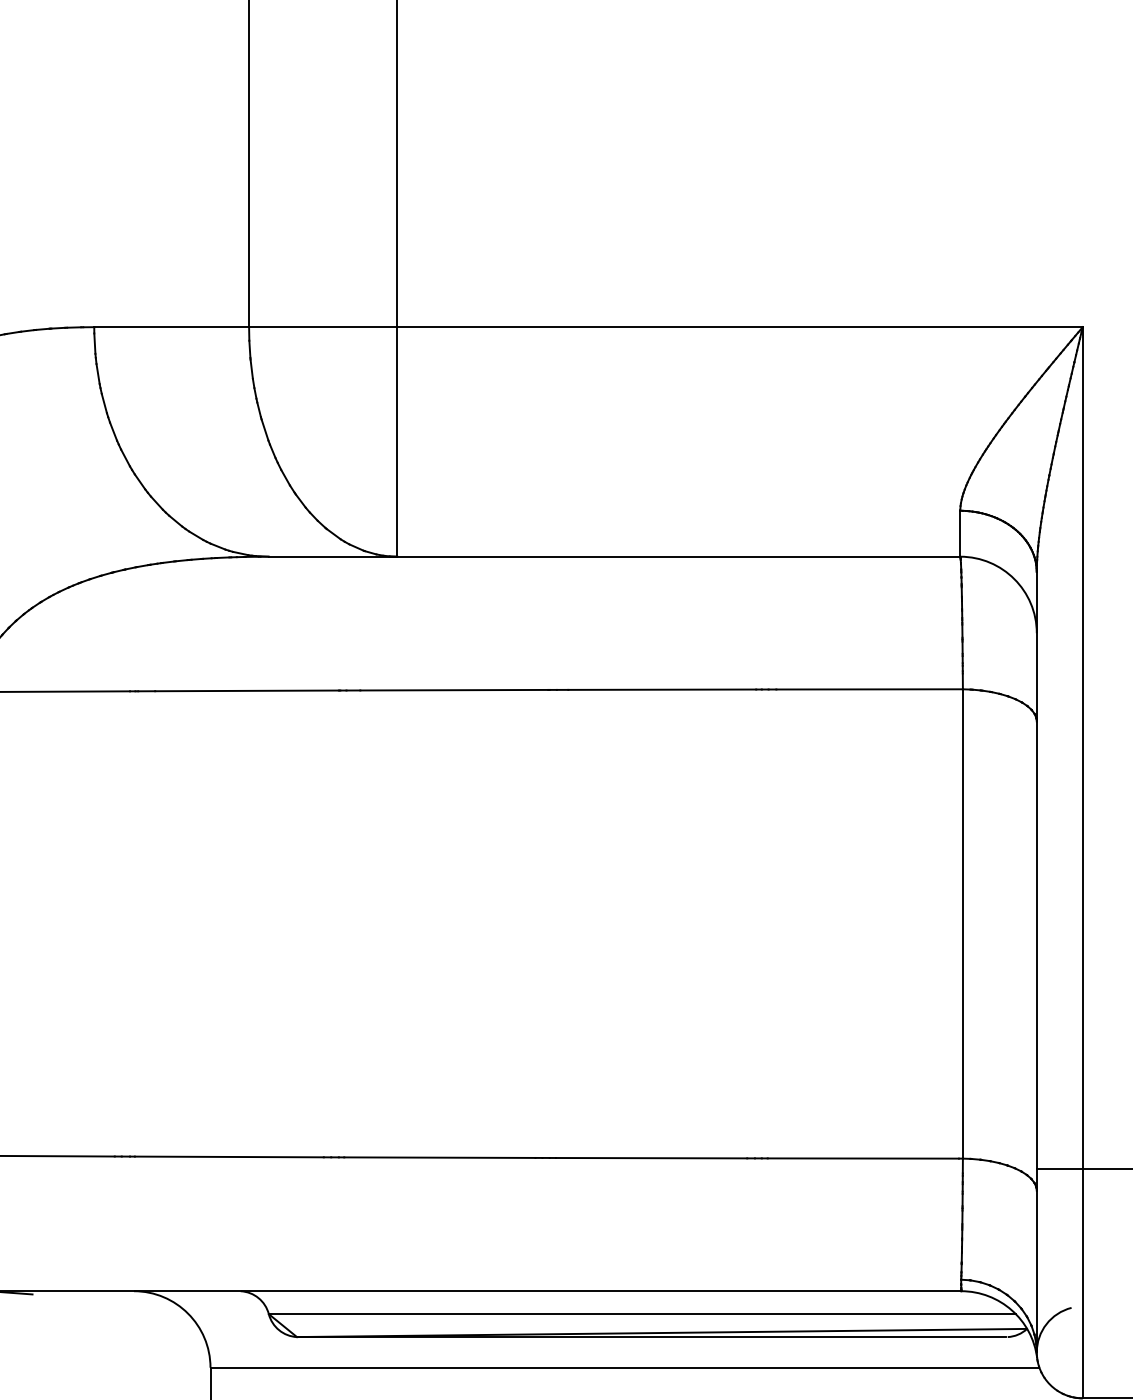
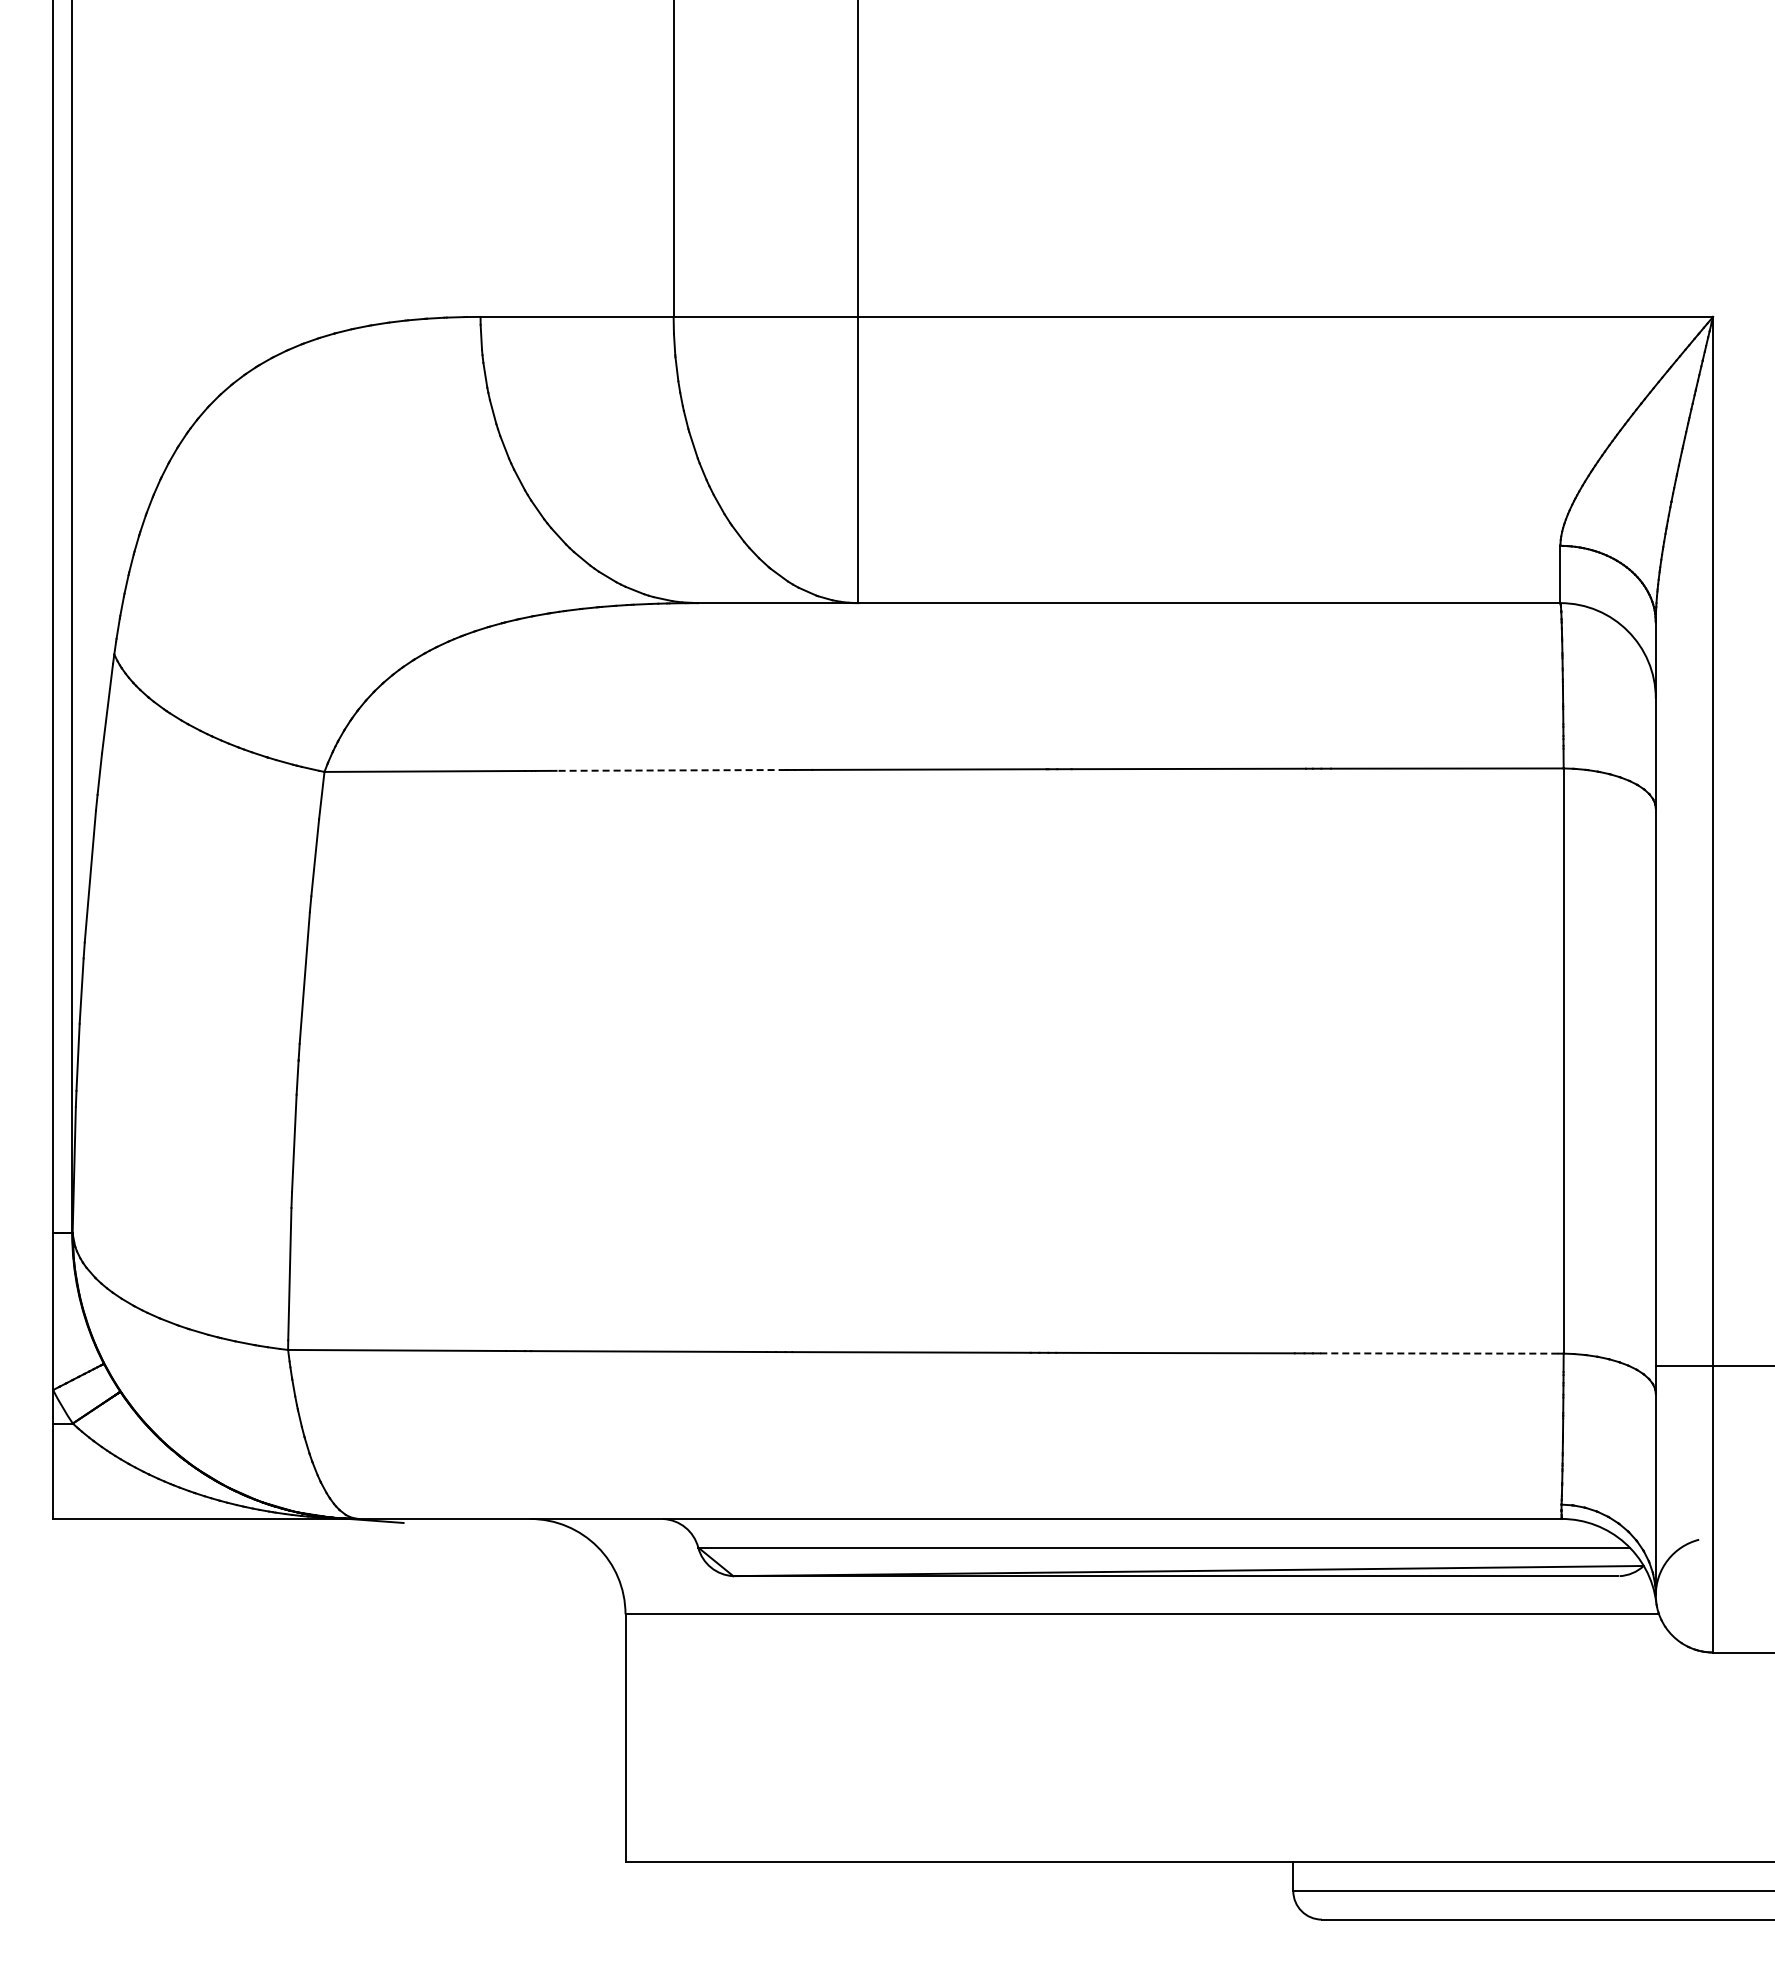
line: (247, 690) -> (671, 770), solid -> dashed
line: (864, 1158) -> (1440, 1353), solid -> dashed

